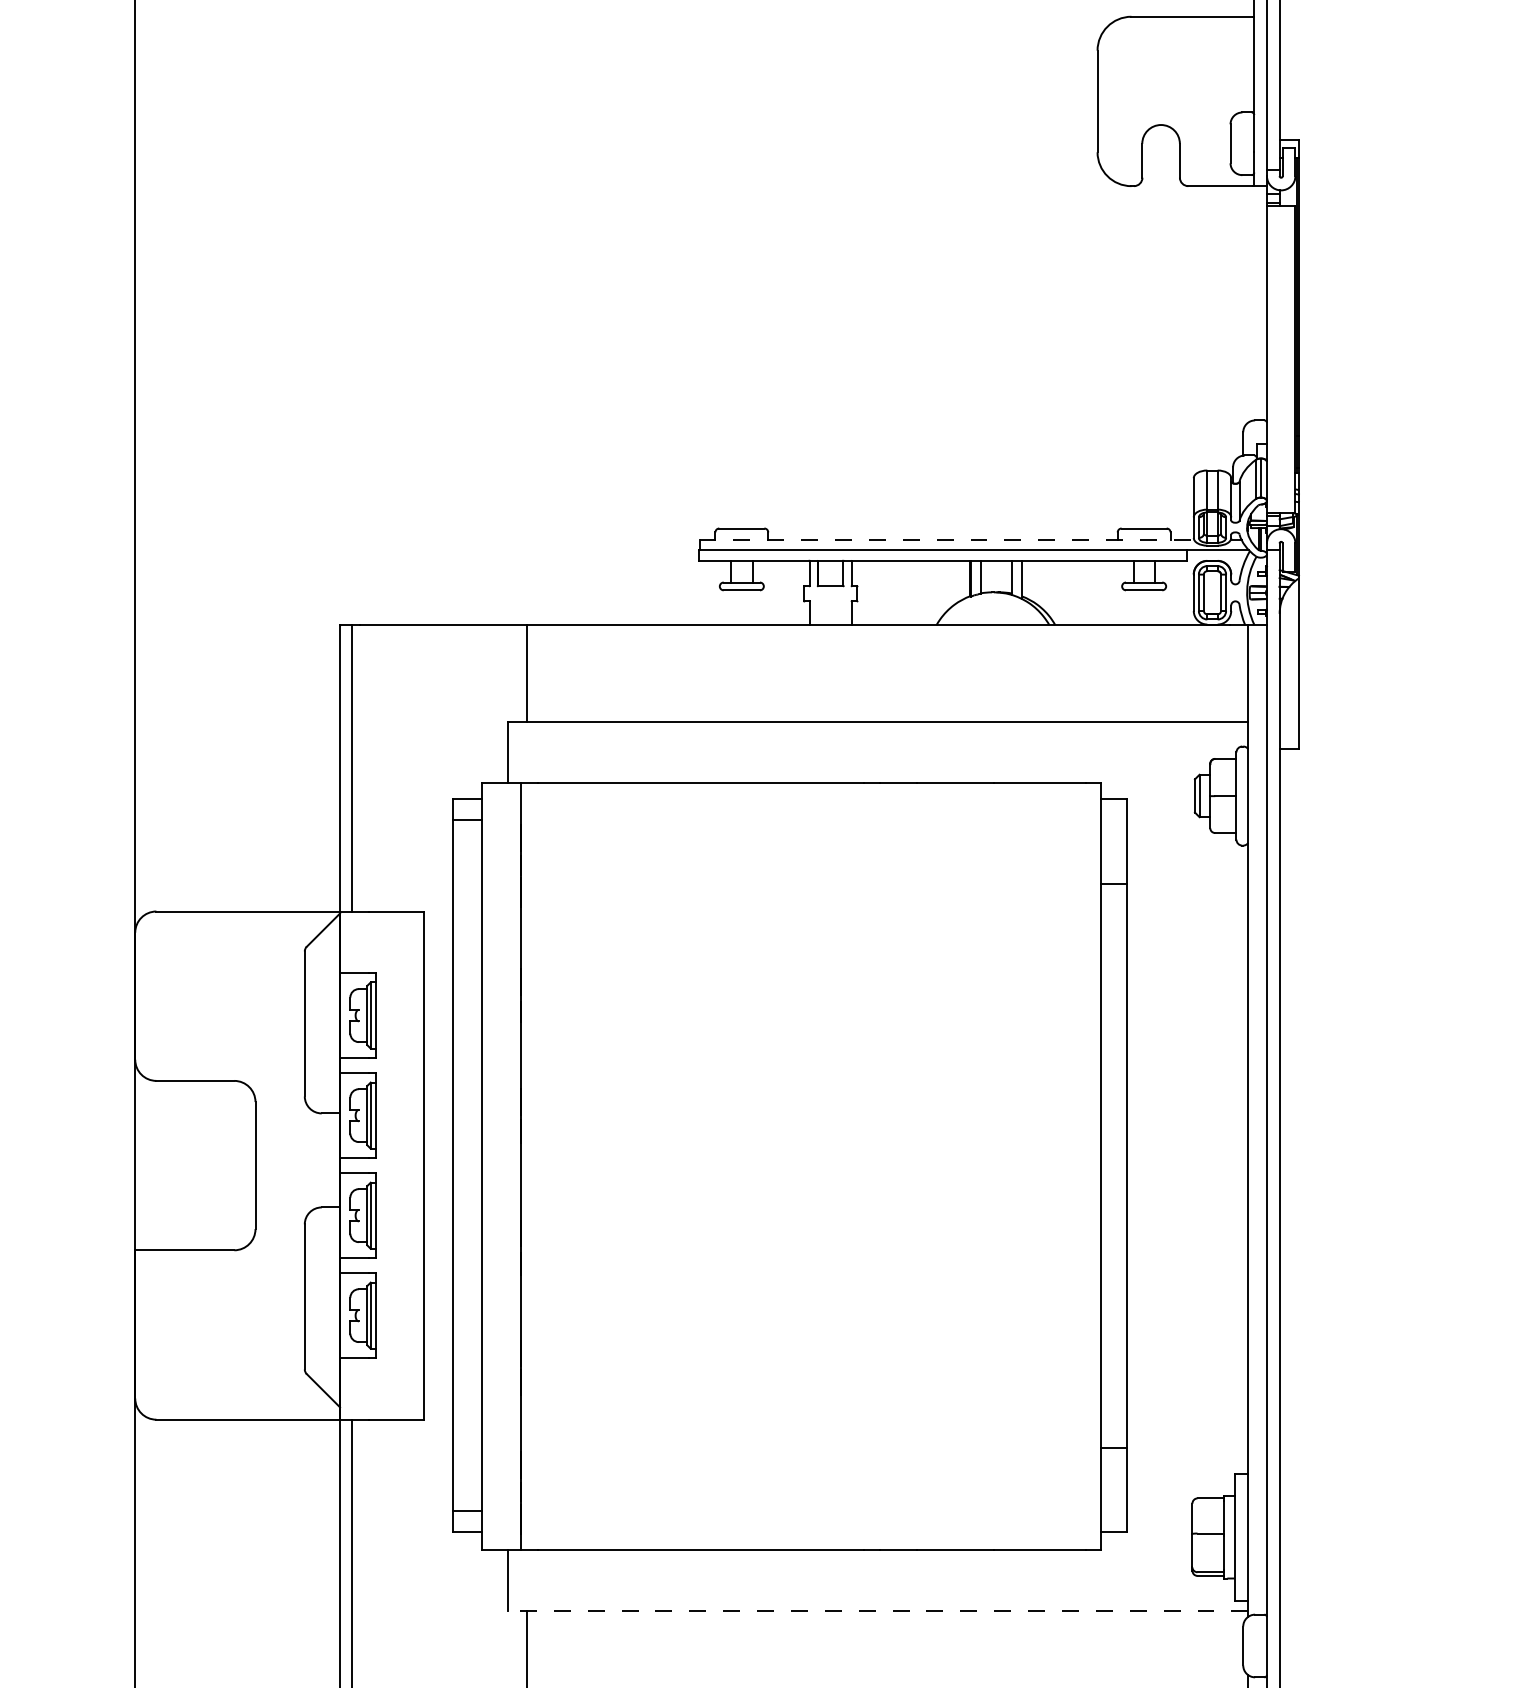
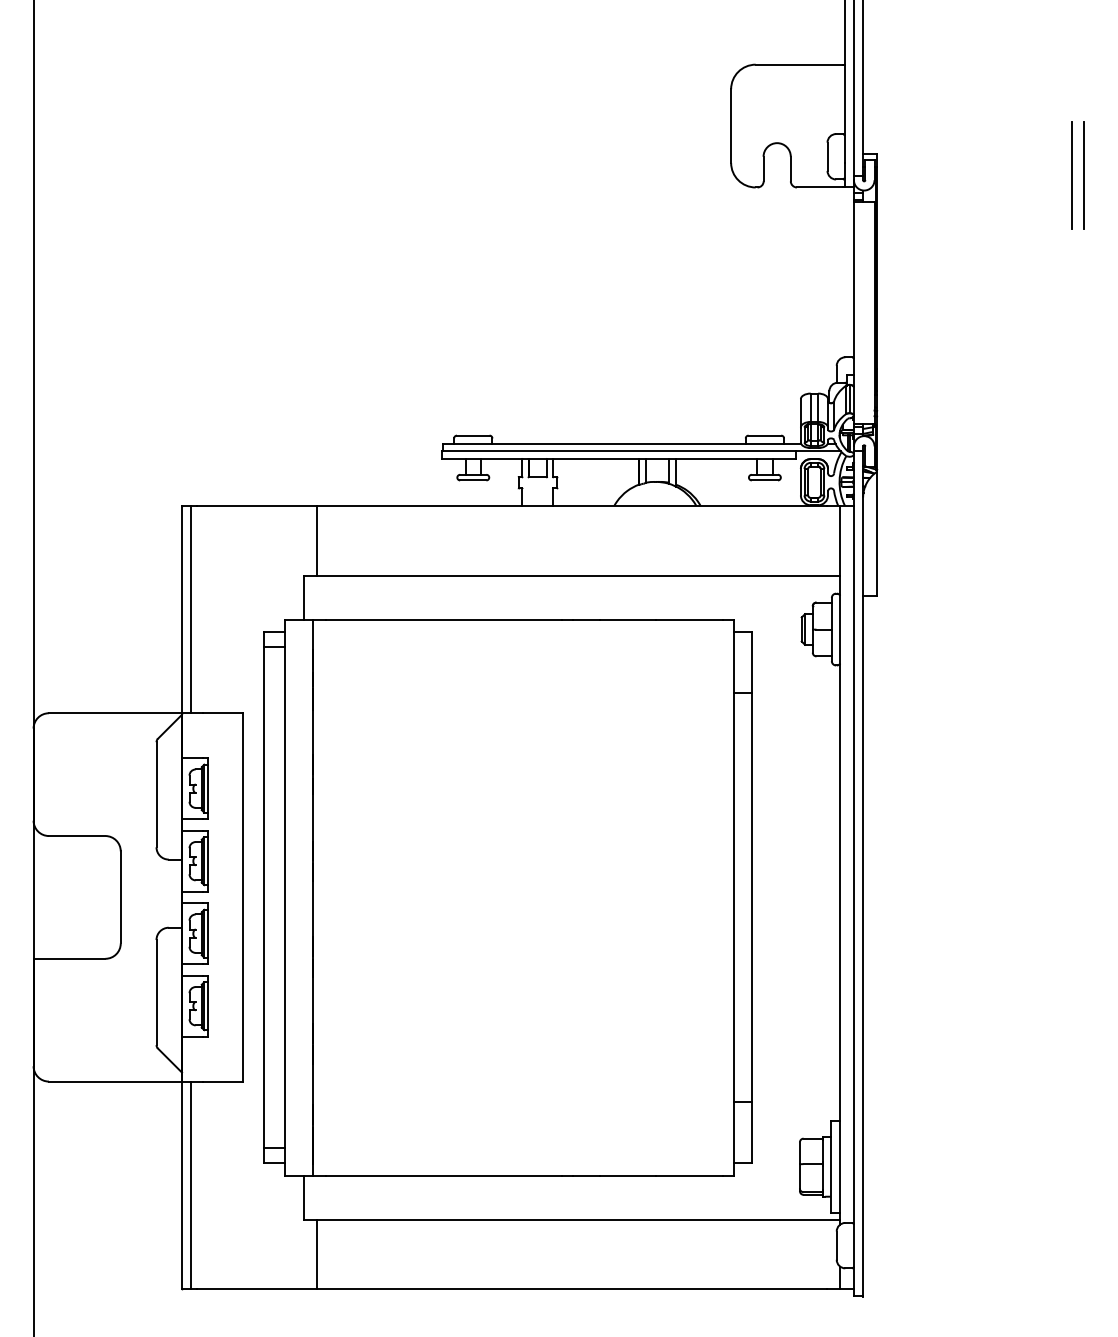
line: (947, 540) -> (622, 444), dashed -> solid
line: (877, 1611) -> (571, 1220), dashed -> solid

